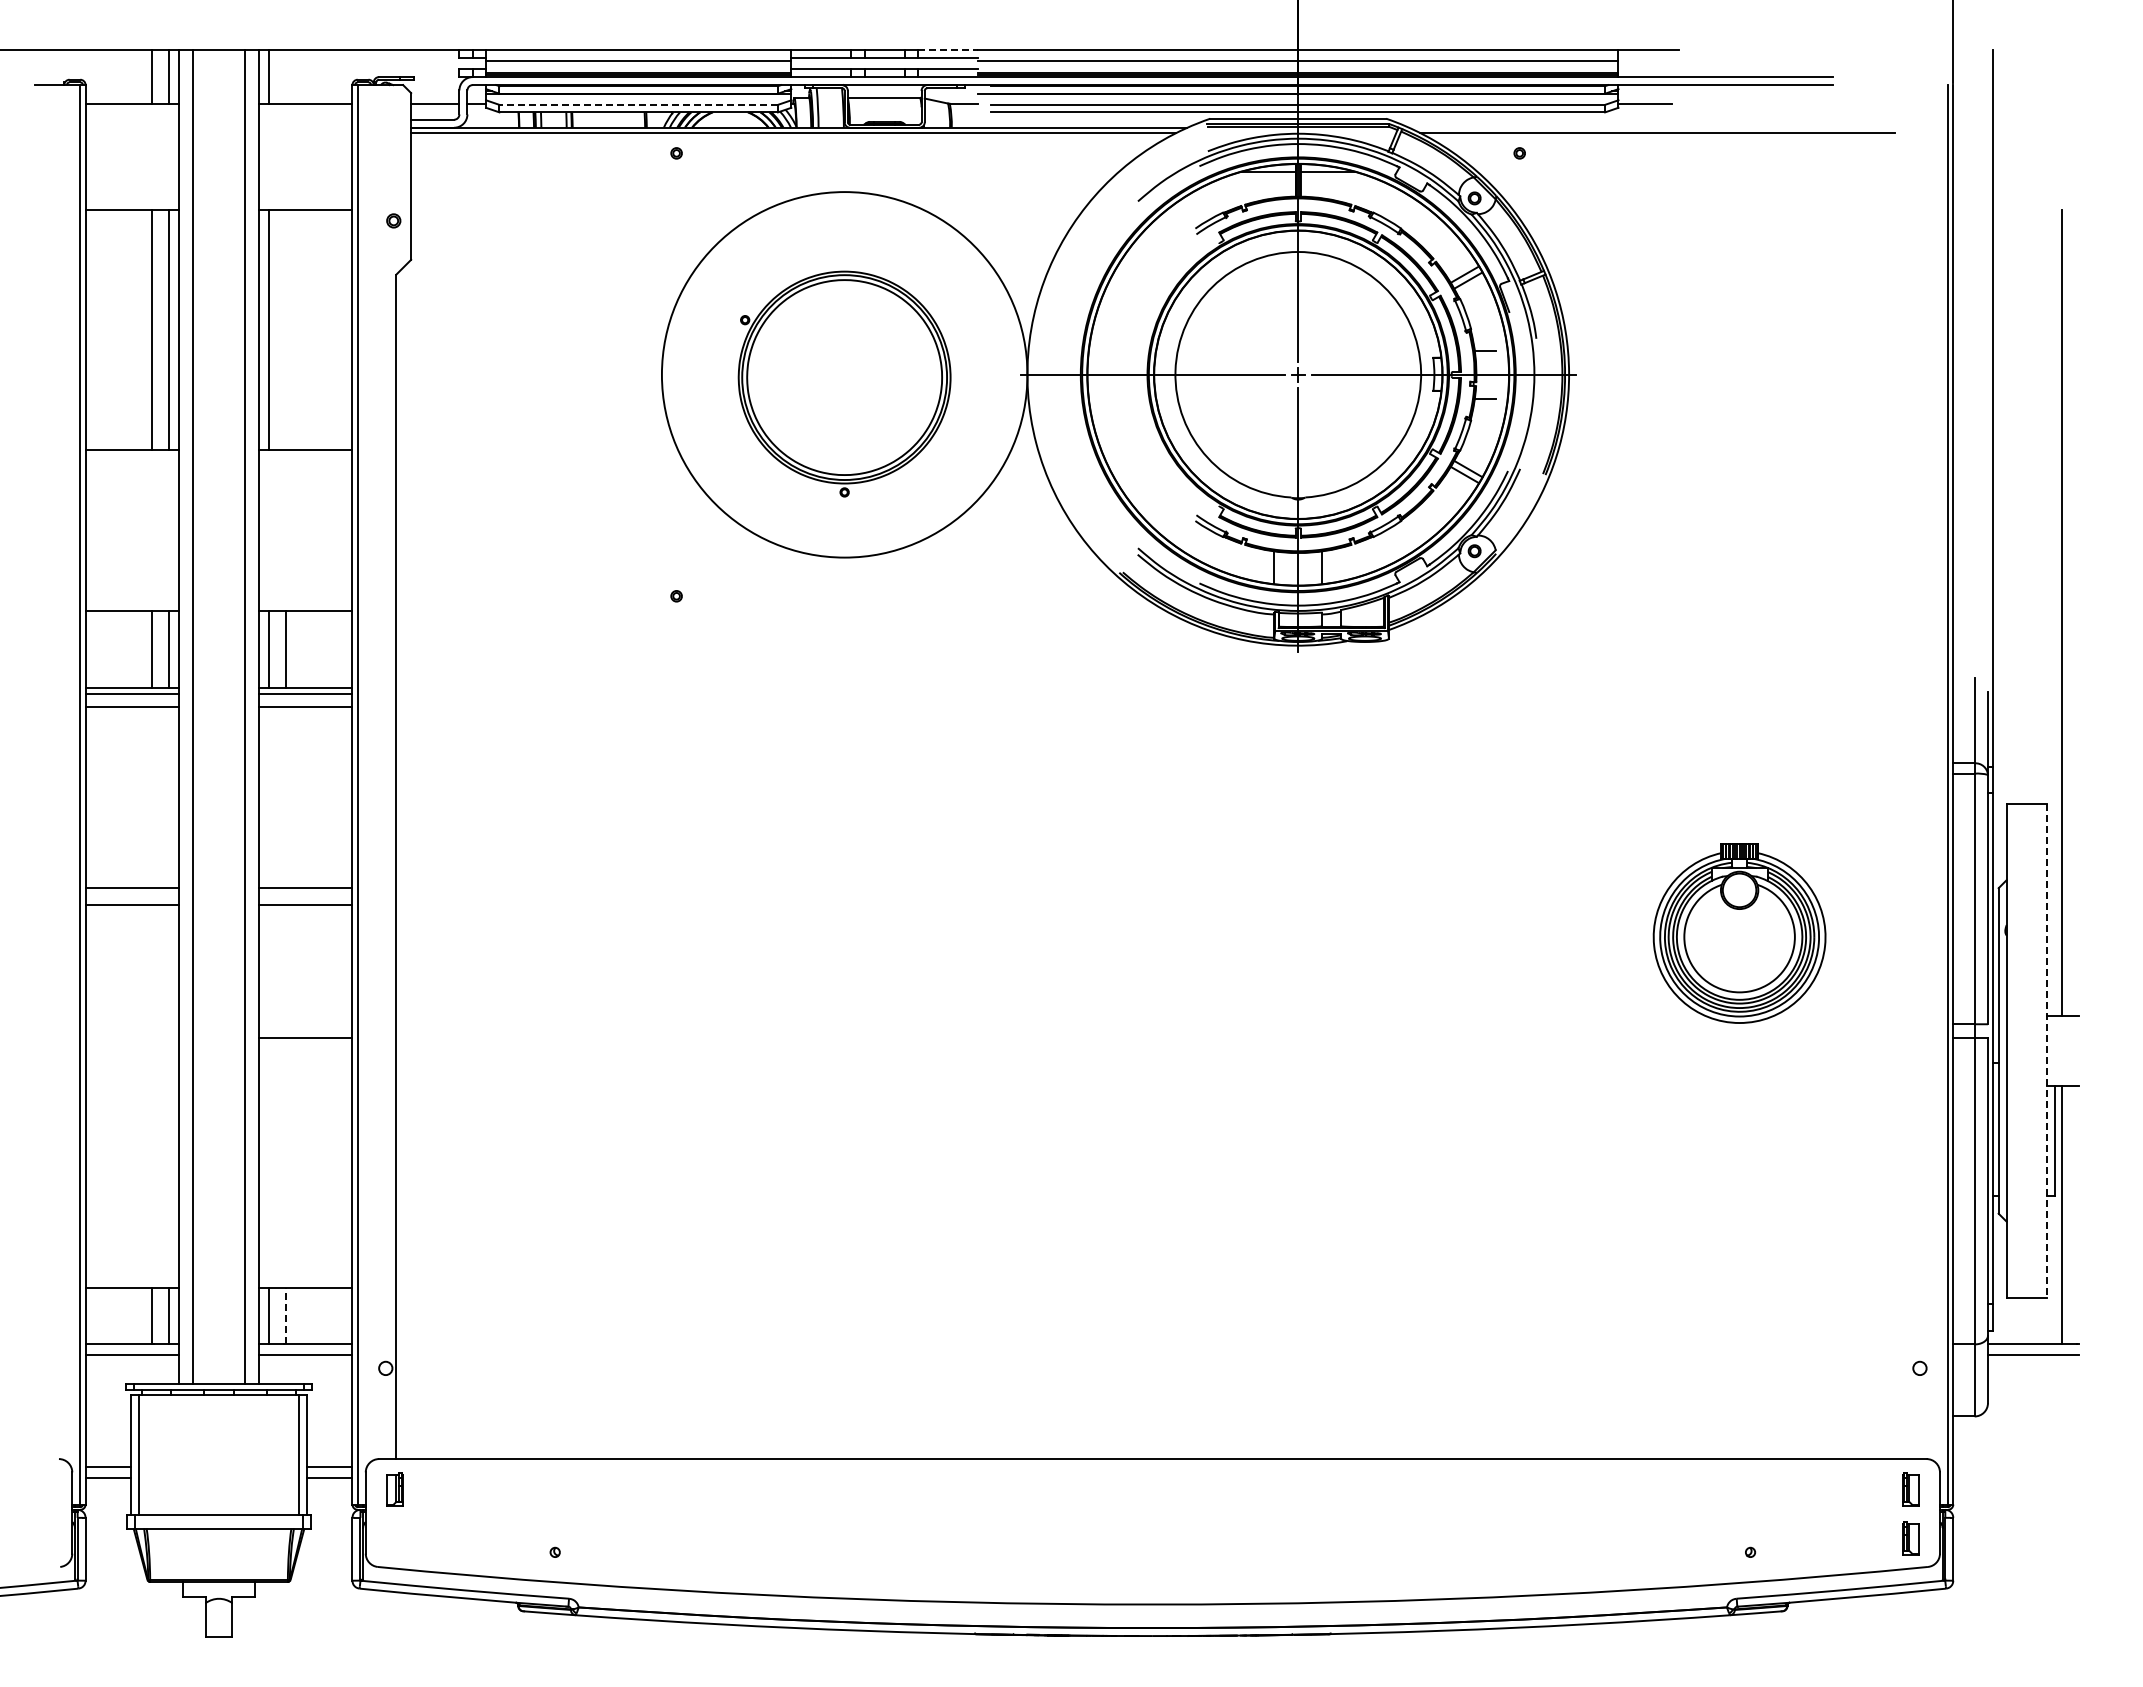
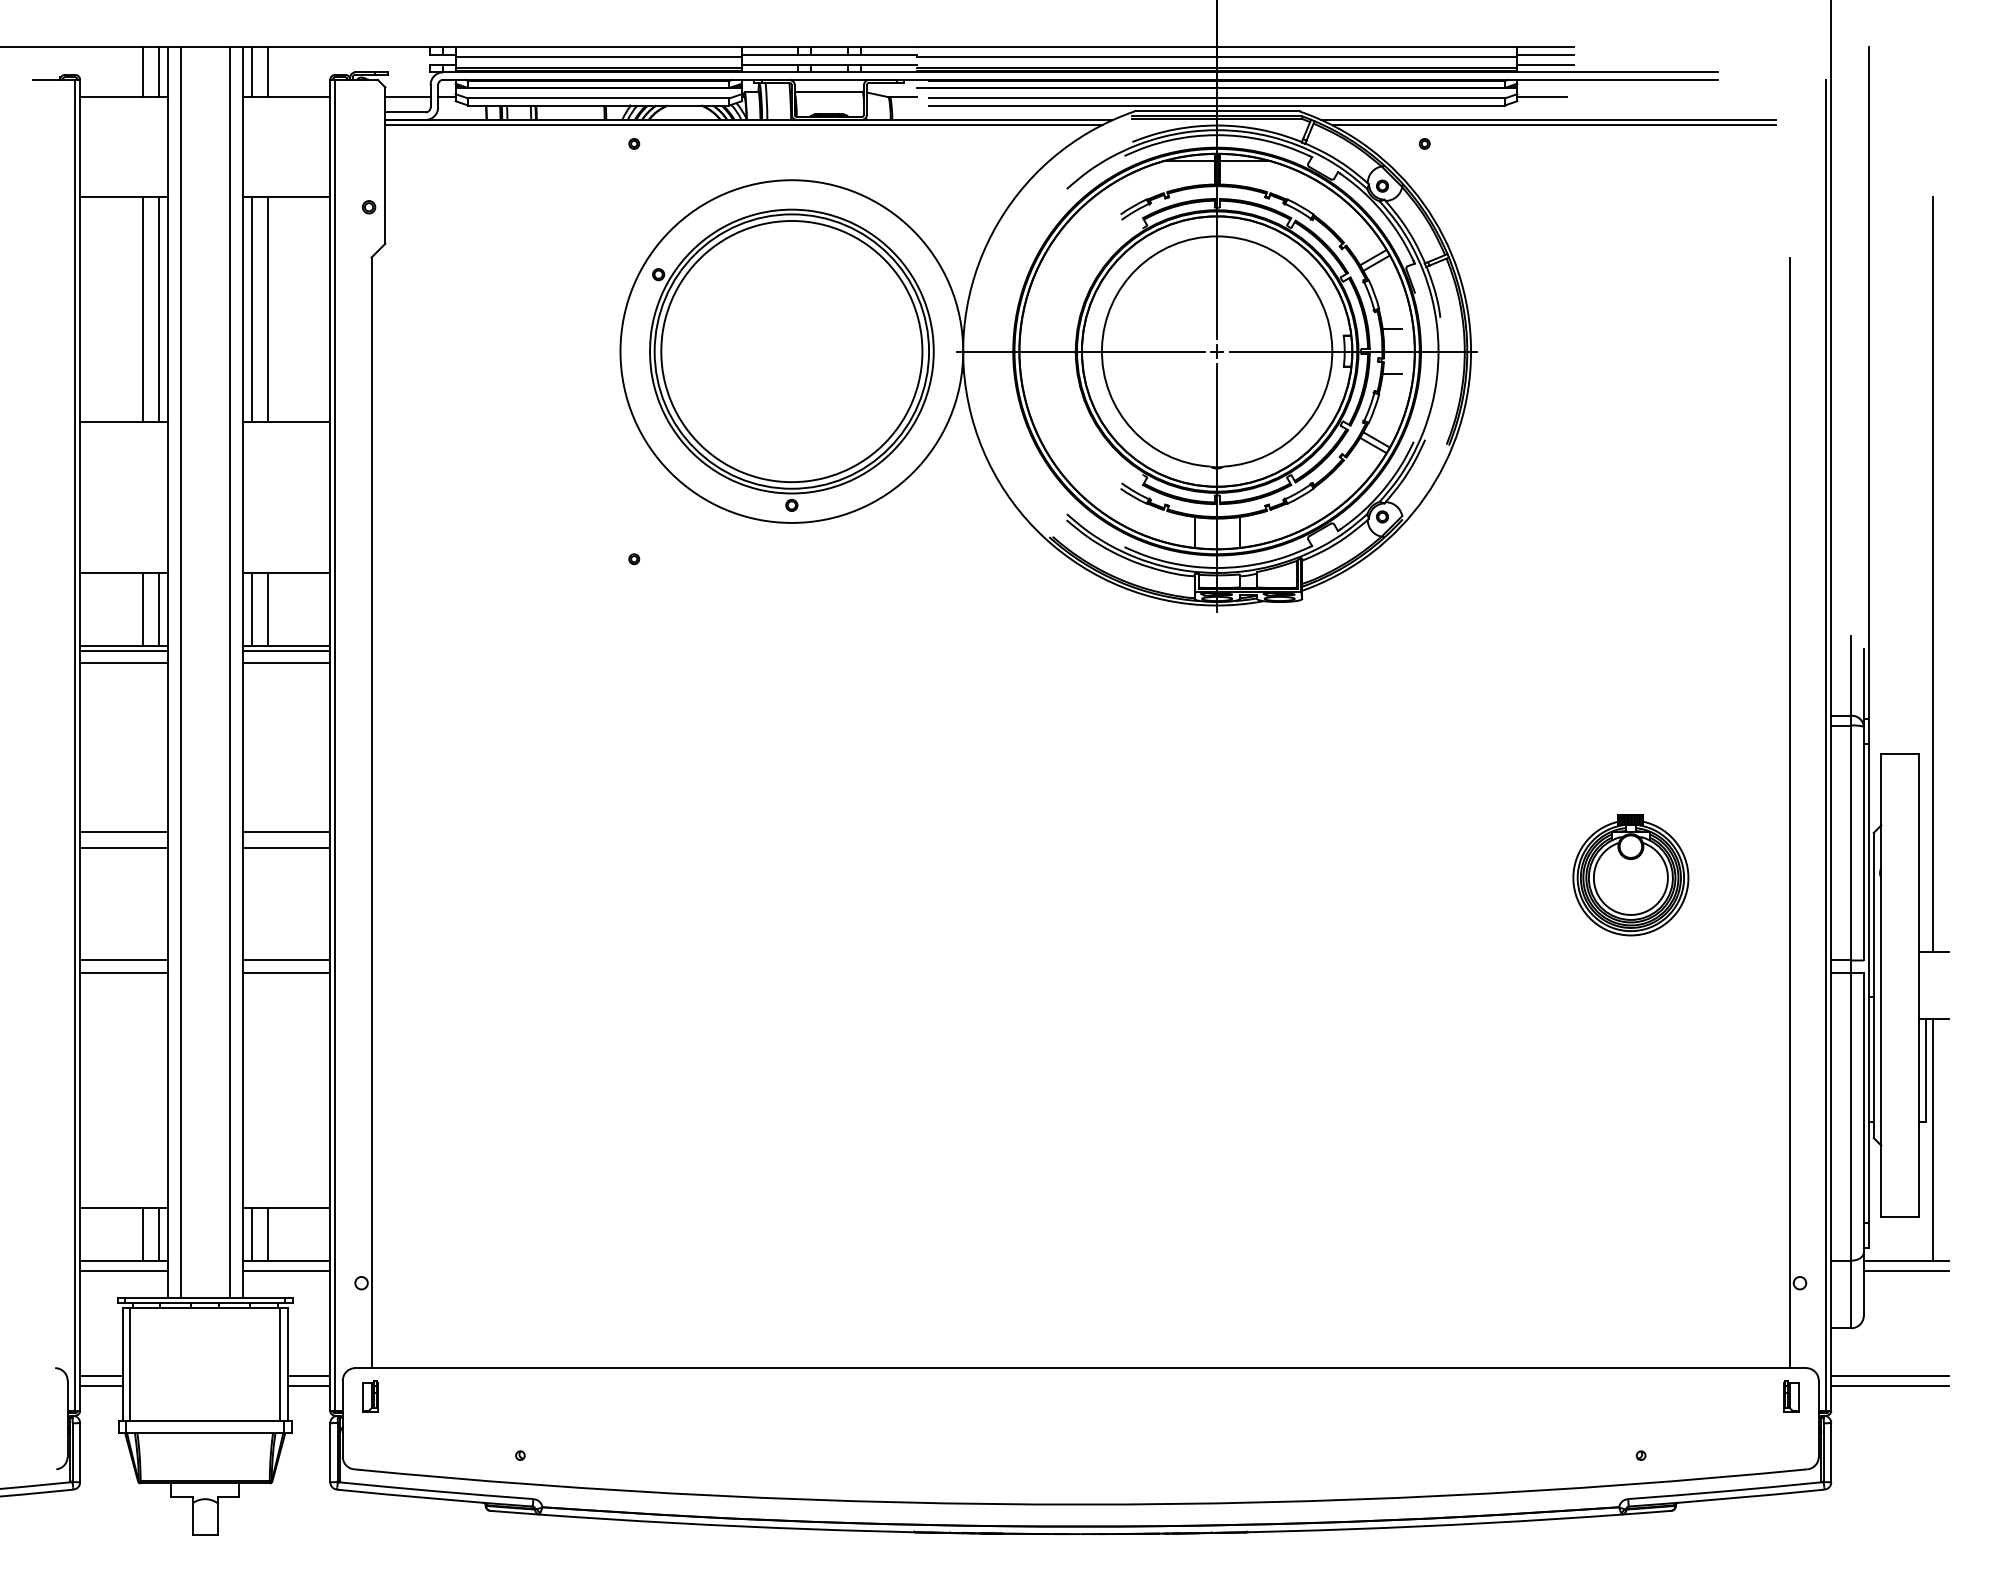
line: (948, 50) -> (889, 47), dashed -> solid
line: (1648, 58) -> (1545, 54), added
line: (1648, 69) -> (1545, 65), added
line: (285, 76) -> (267, 71), added
line: (638, 104) -> (598, 98), dashed -> solid
line: (1651, 127) -> (1548, 119), added
line: (285, 330) -> (267, 310), added
part: (844, 383) -> (791, 359), size x1.43
line: (1909, 866) -> (1790, 812), added
part: (1739, 933) -> (1630, 875), size x0.71
line: (132, 1024) -> (124, 960), added
line: (305, 1024) -> (286, 960), added
line: (132, 1037) -> (124, 972), added
line: (2046, 1050) -> (1918, 985), dashed -> solid
line: (285, 1315) -> (267, 1233), dashed -> solid
line: (2015, 1467) -> (1889, 1376), added
line: (2015, 1477) -> (1889, 1385), added
part: (1910, 1538) -> (1791, 1442), removed

